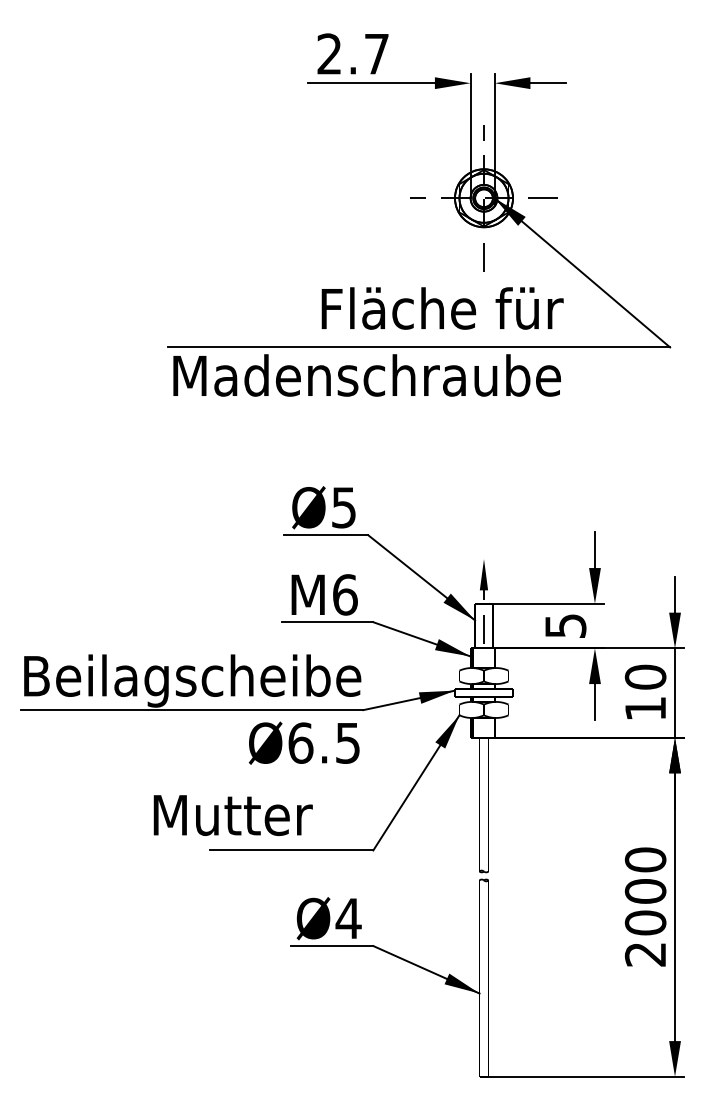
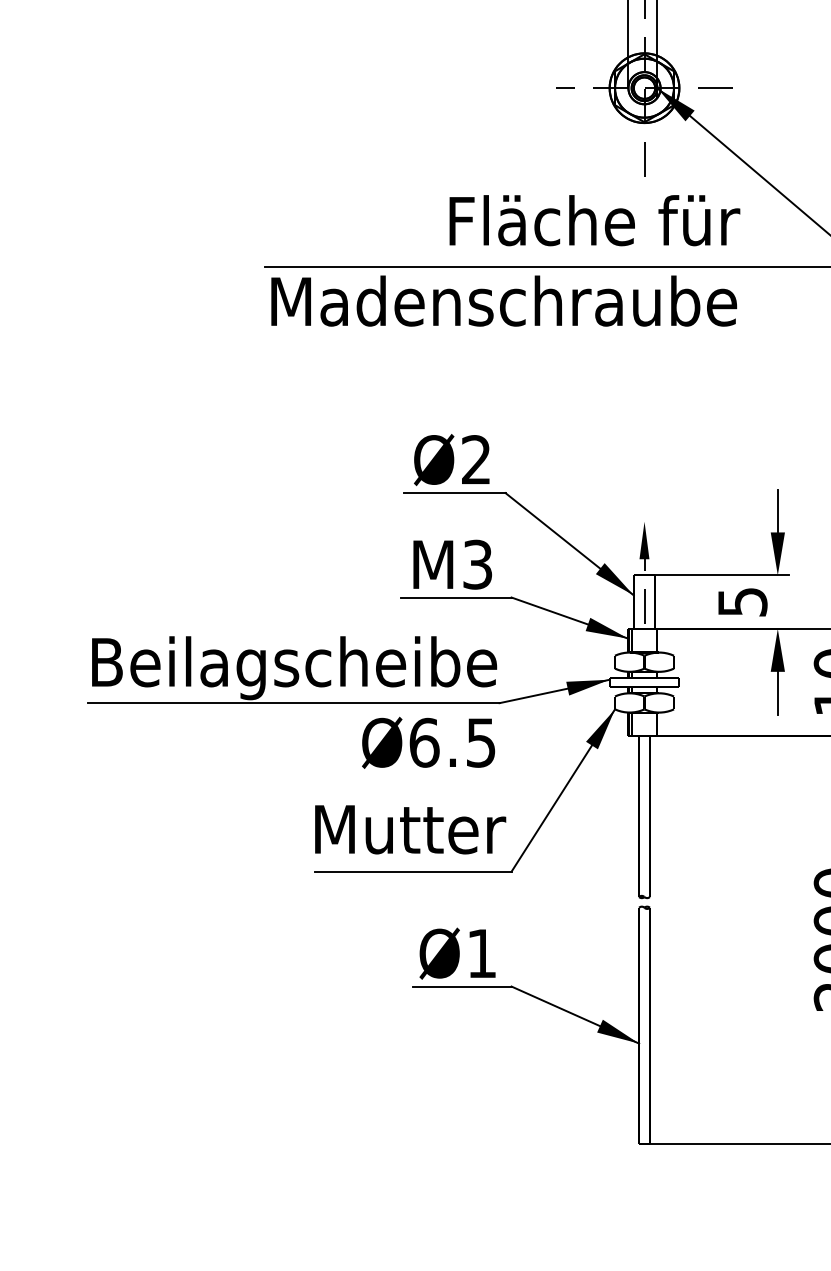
text: (343, 507) -> (475, 459), Ø5 -> Ø2
text: (345, 594) -> (478, 564), M6 -> M3
text: (232, 815) -> (409, 829), moved
text: (348, 918) -> (481, 953), Ø4 -> Ø1

